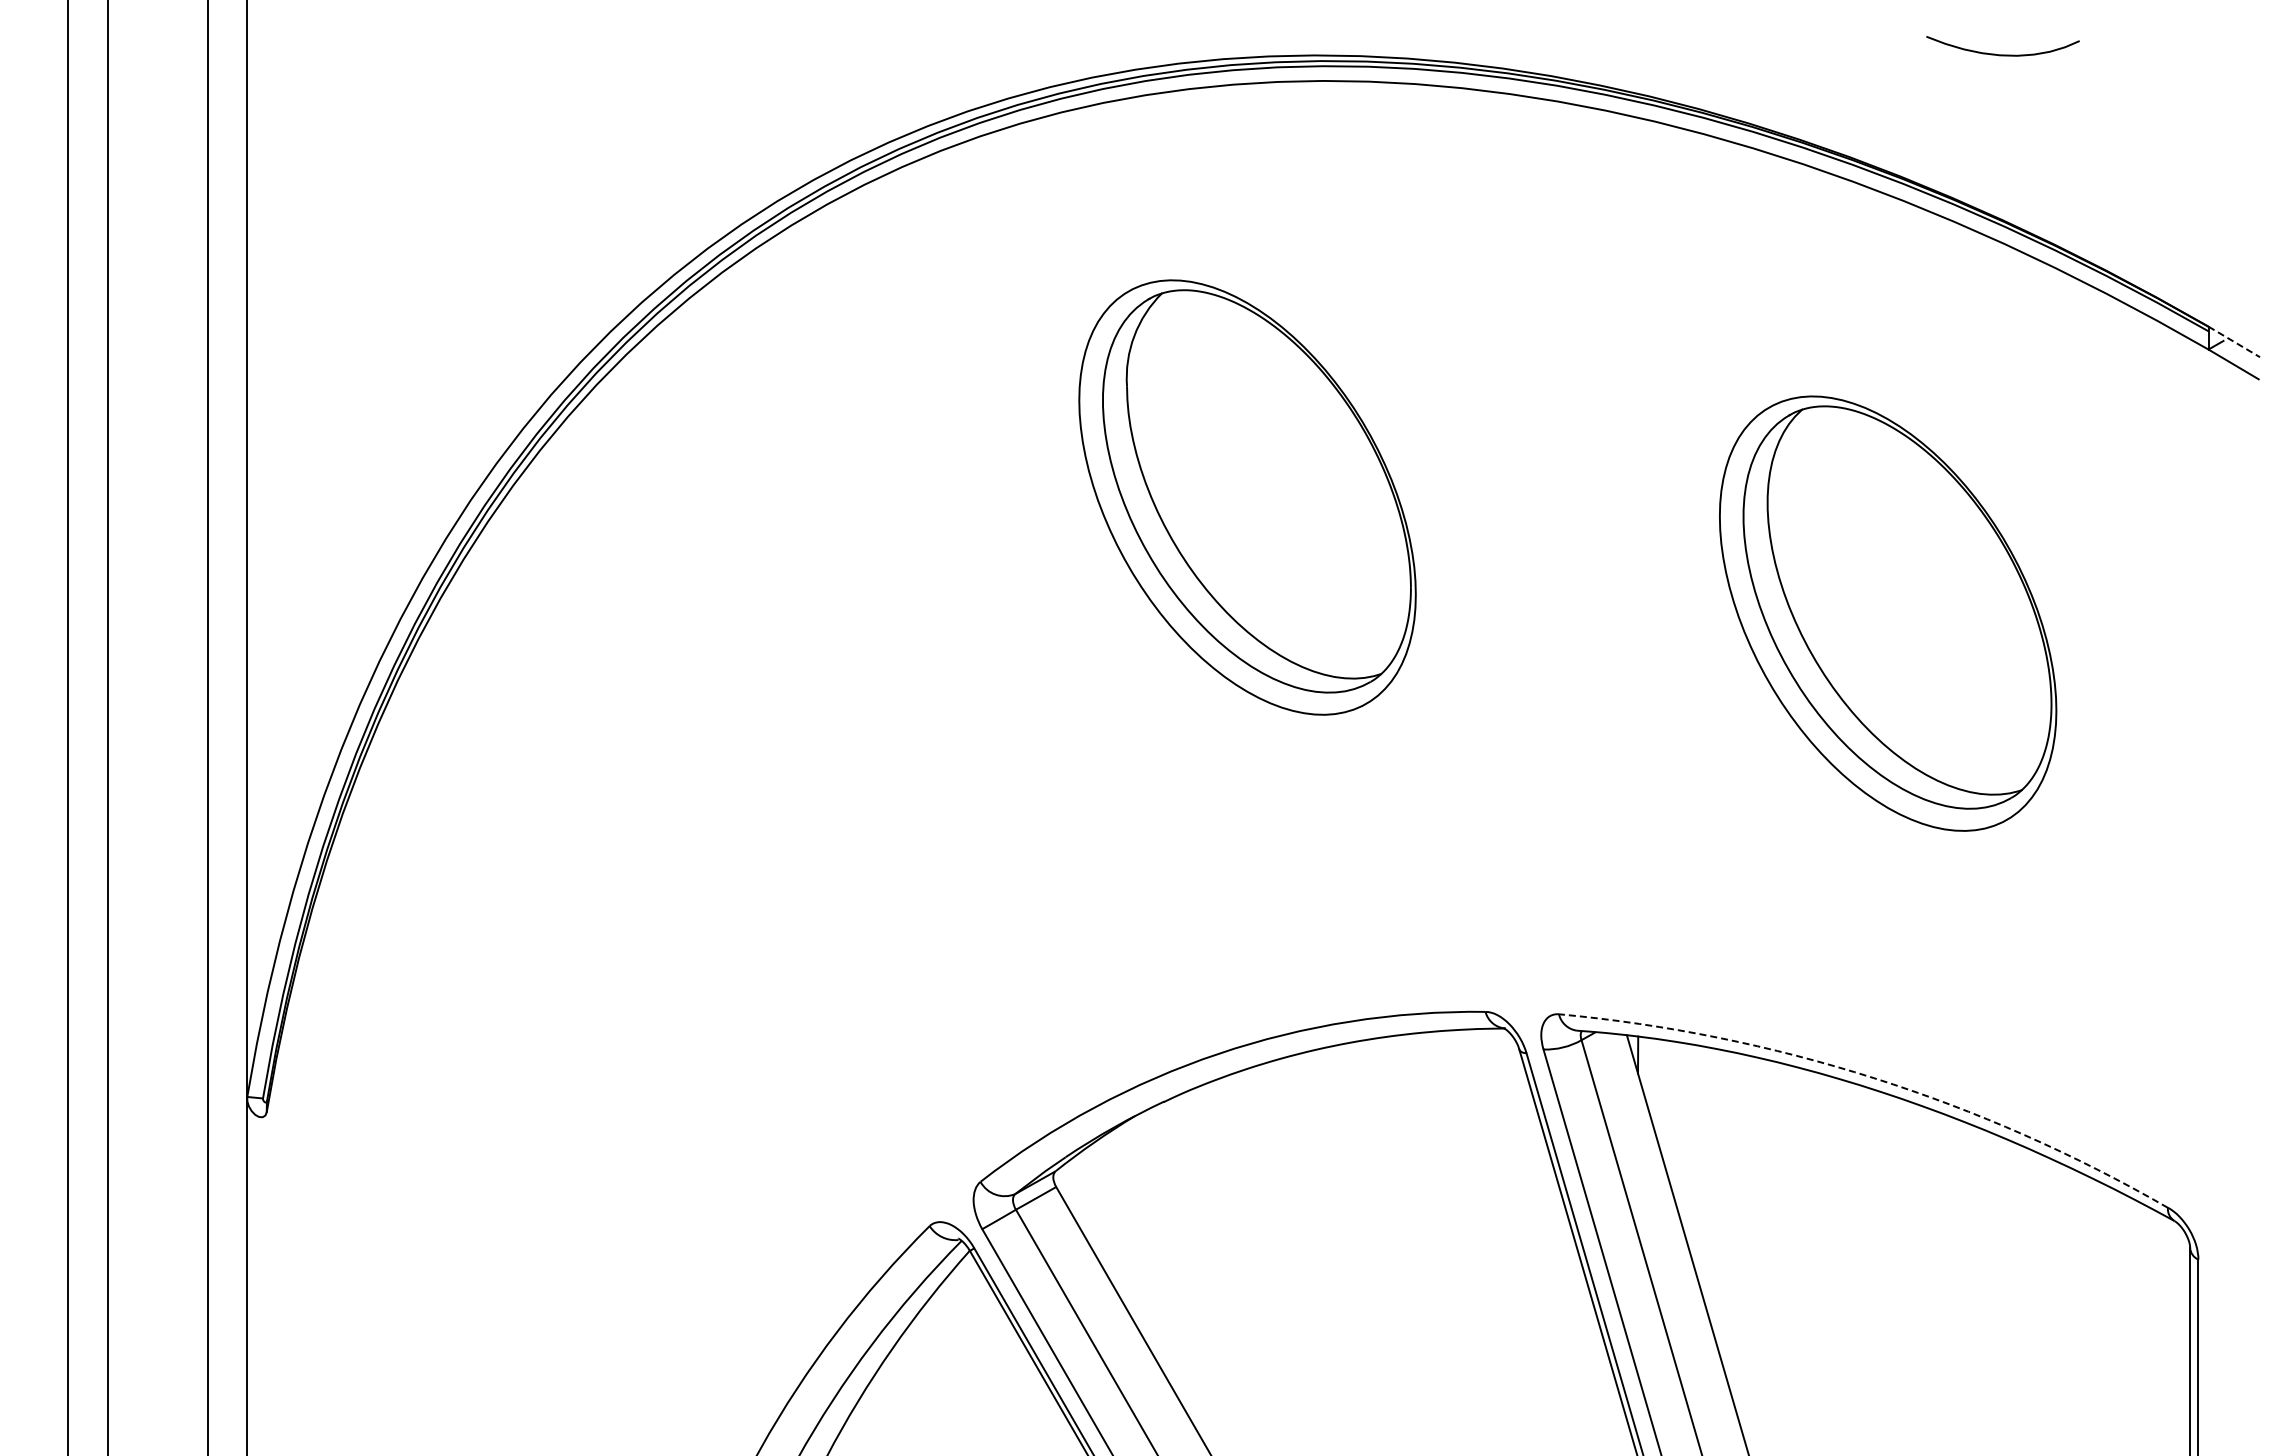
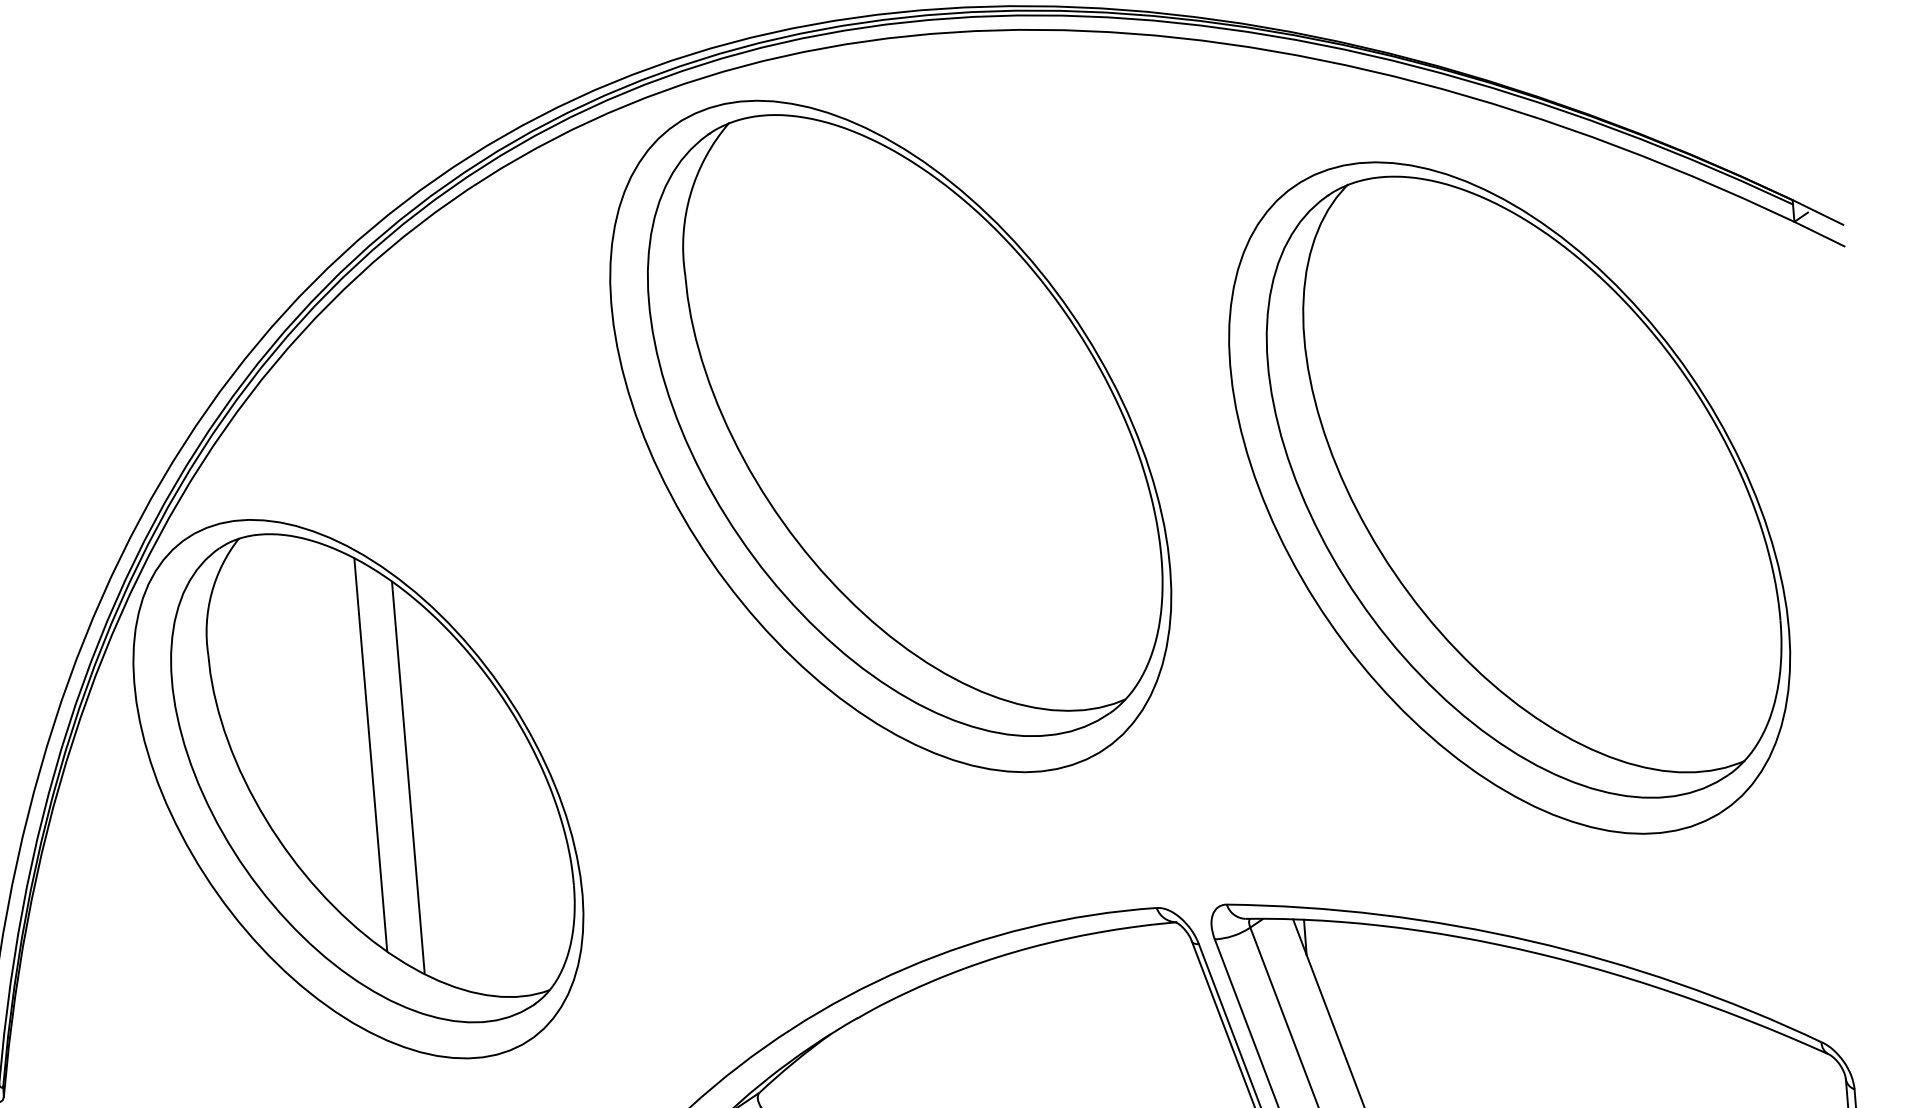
line: (2234, 341) -> (1818, 212), dashed -> solid
part: (1247, 497) -> (890, 436), size x1.67
part: (1887, 613) -> (1508, 497), size x1.67
part: (662, 820) -> (358, 788), added
arc: (1873, 1078) -> (1531, 941), dashed -> solid

